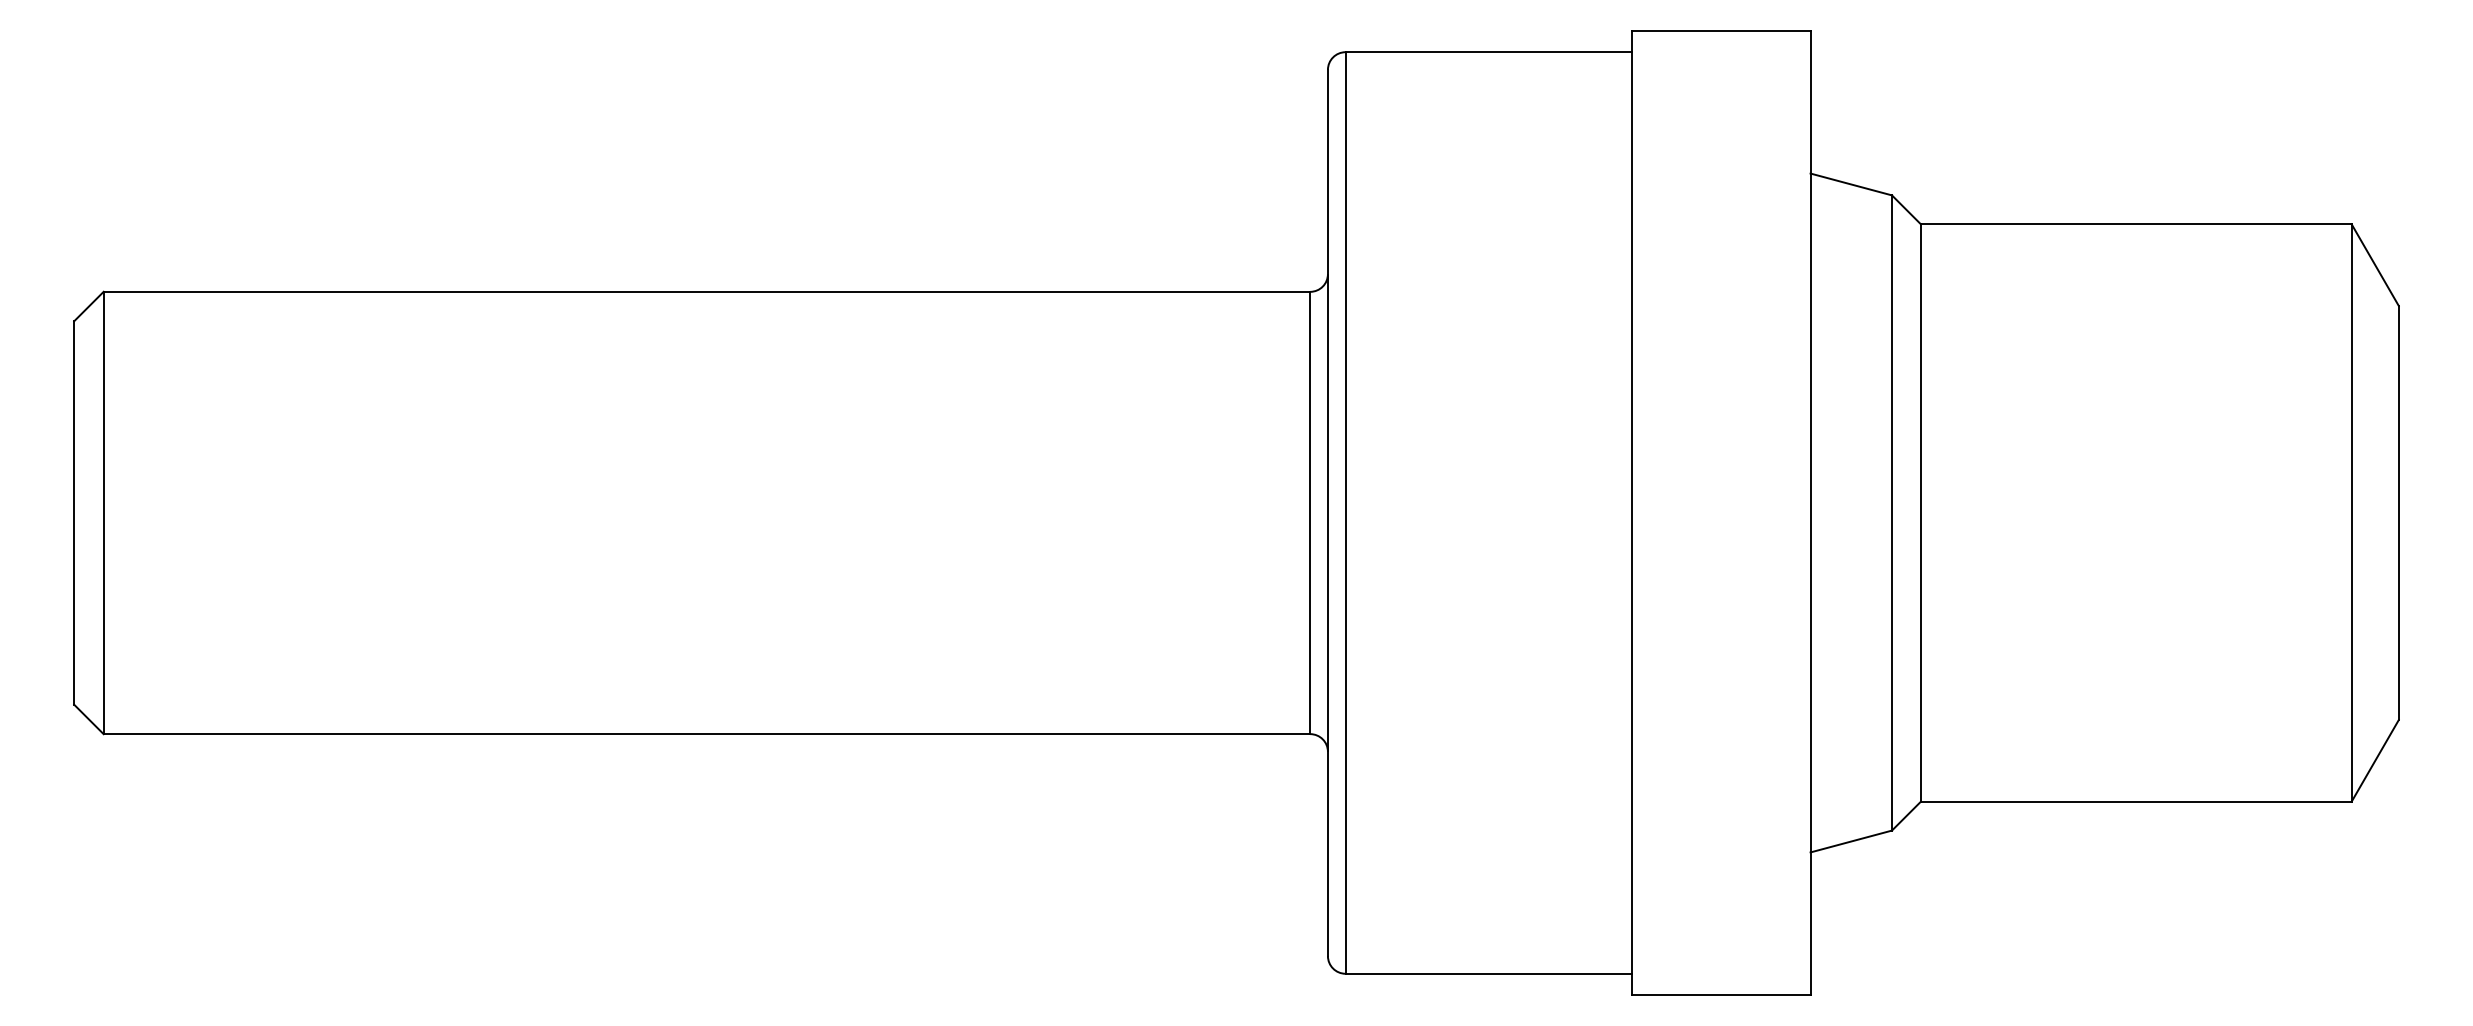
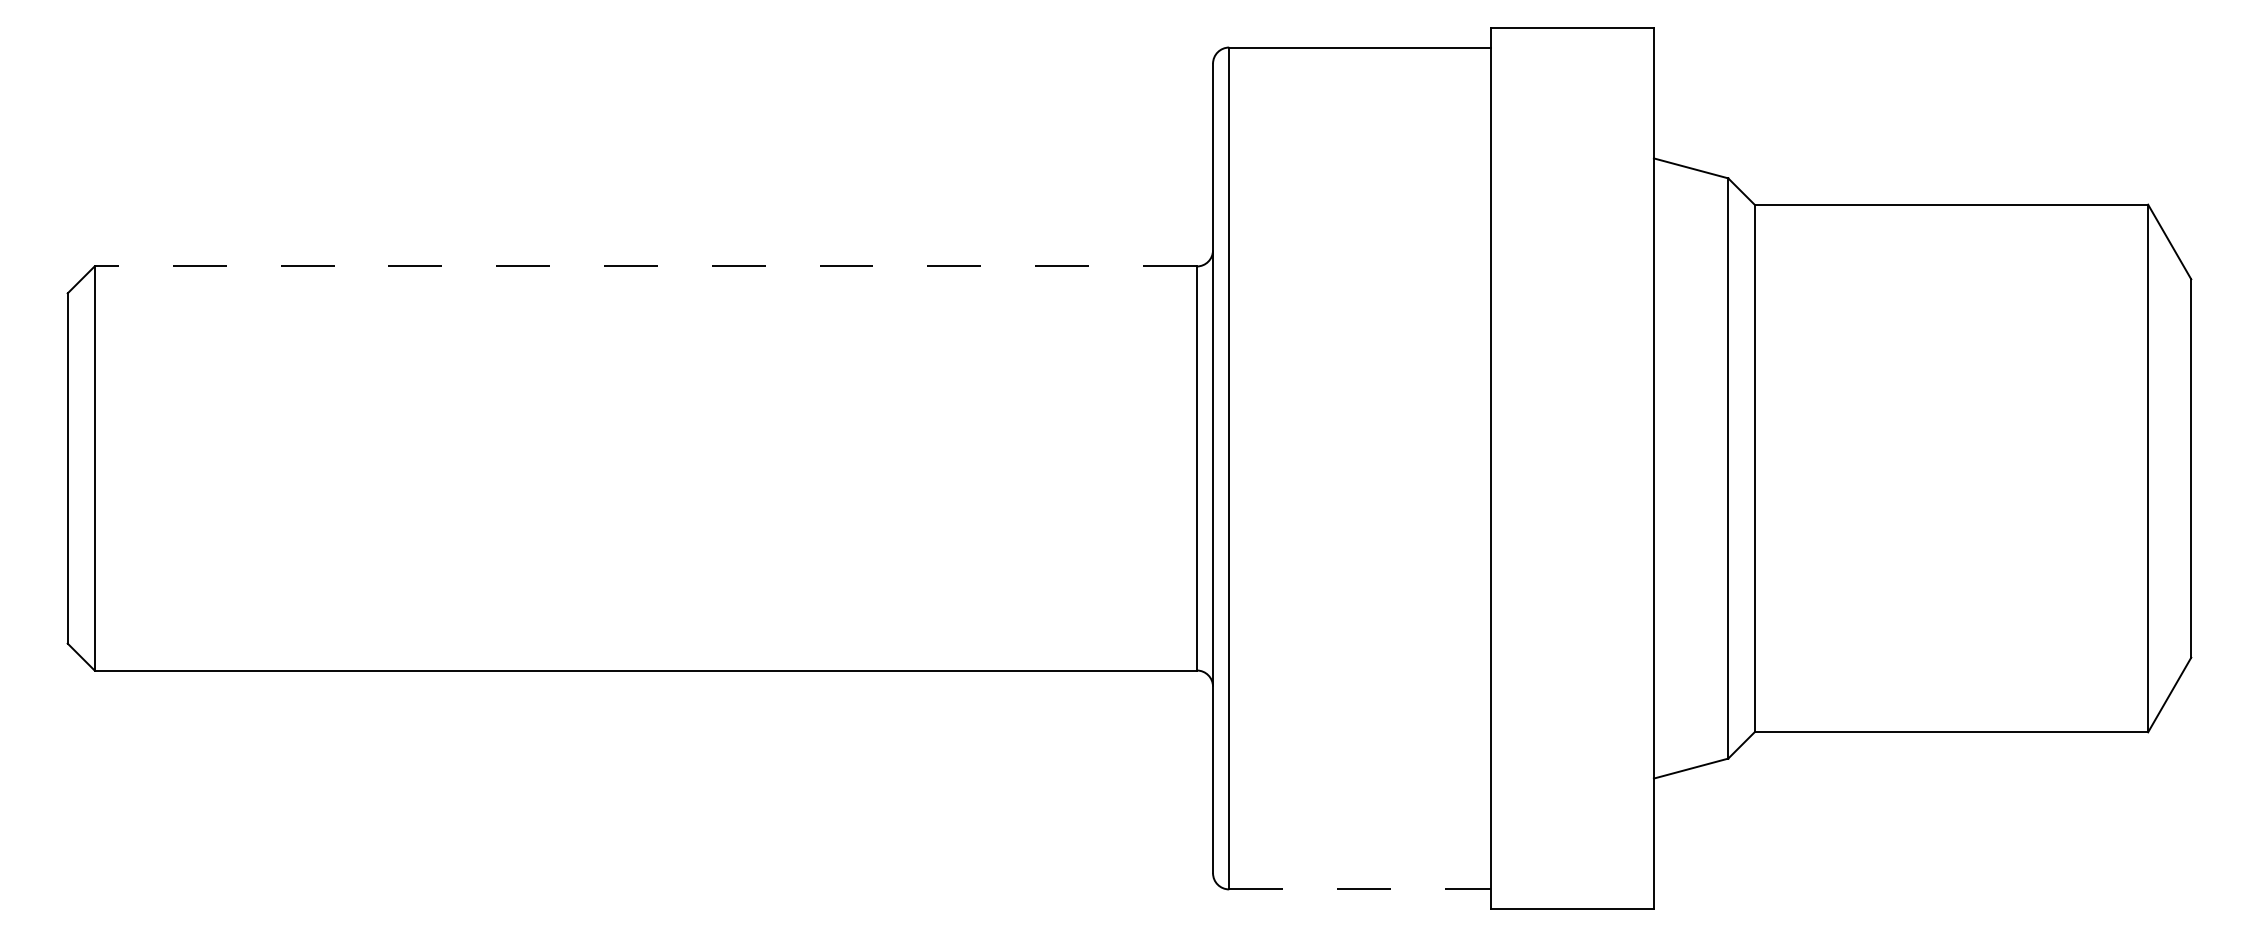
line: (706, 291) -> (645, 266), solid -> dashed
line: (1489, 973) -> (1360, 889), solid -> dashed

